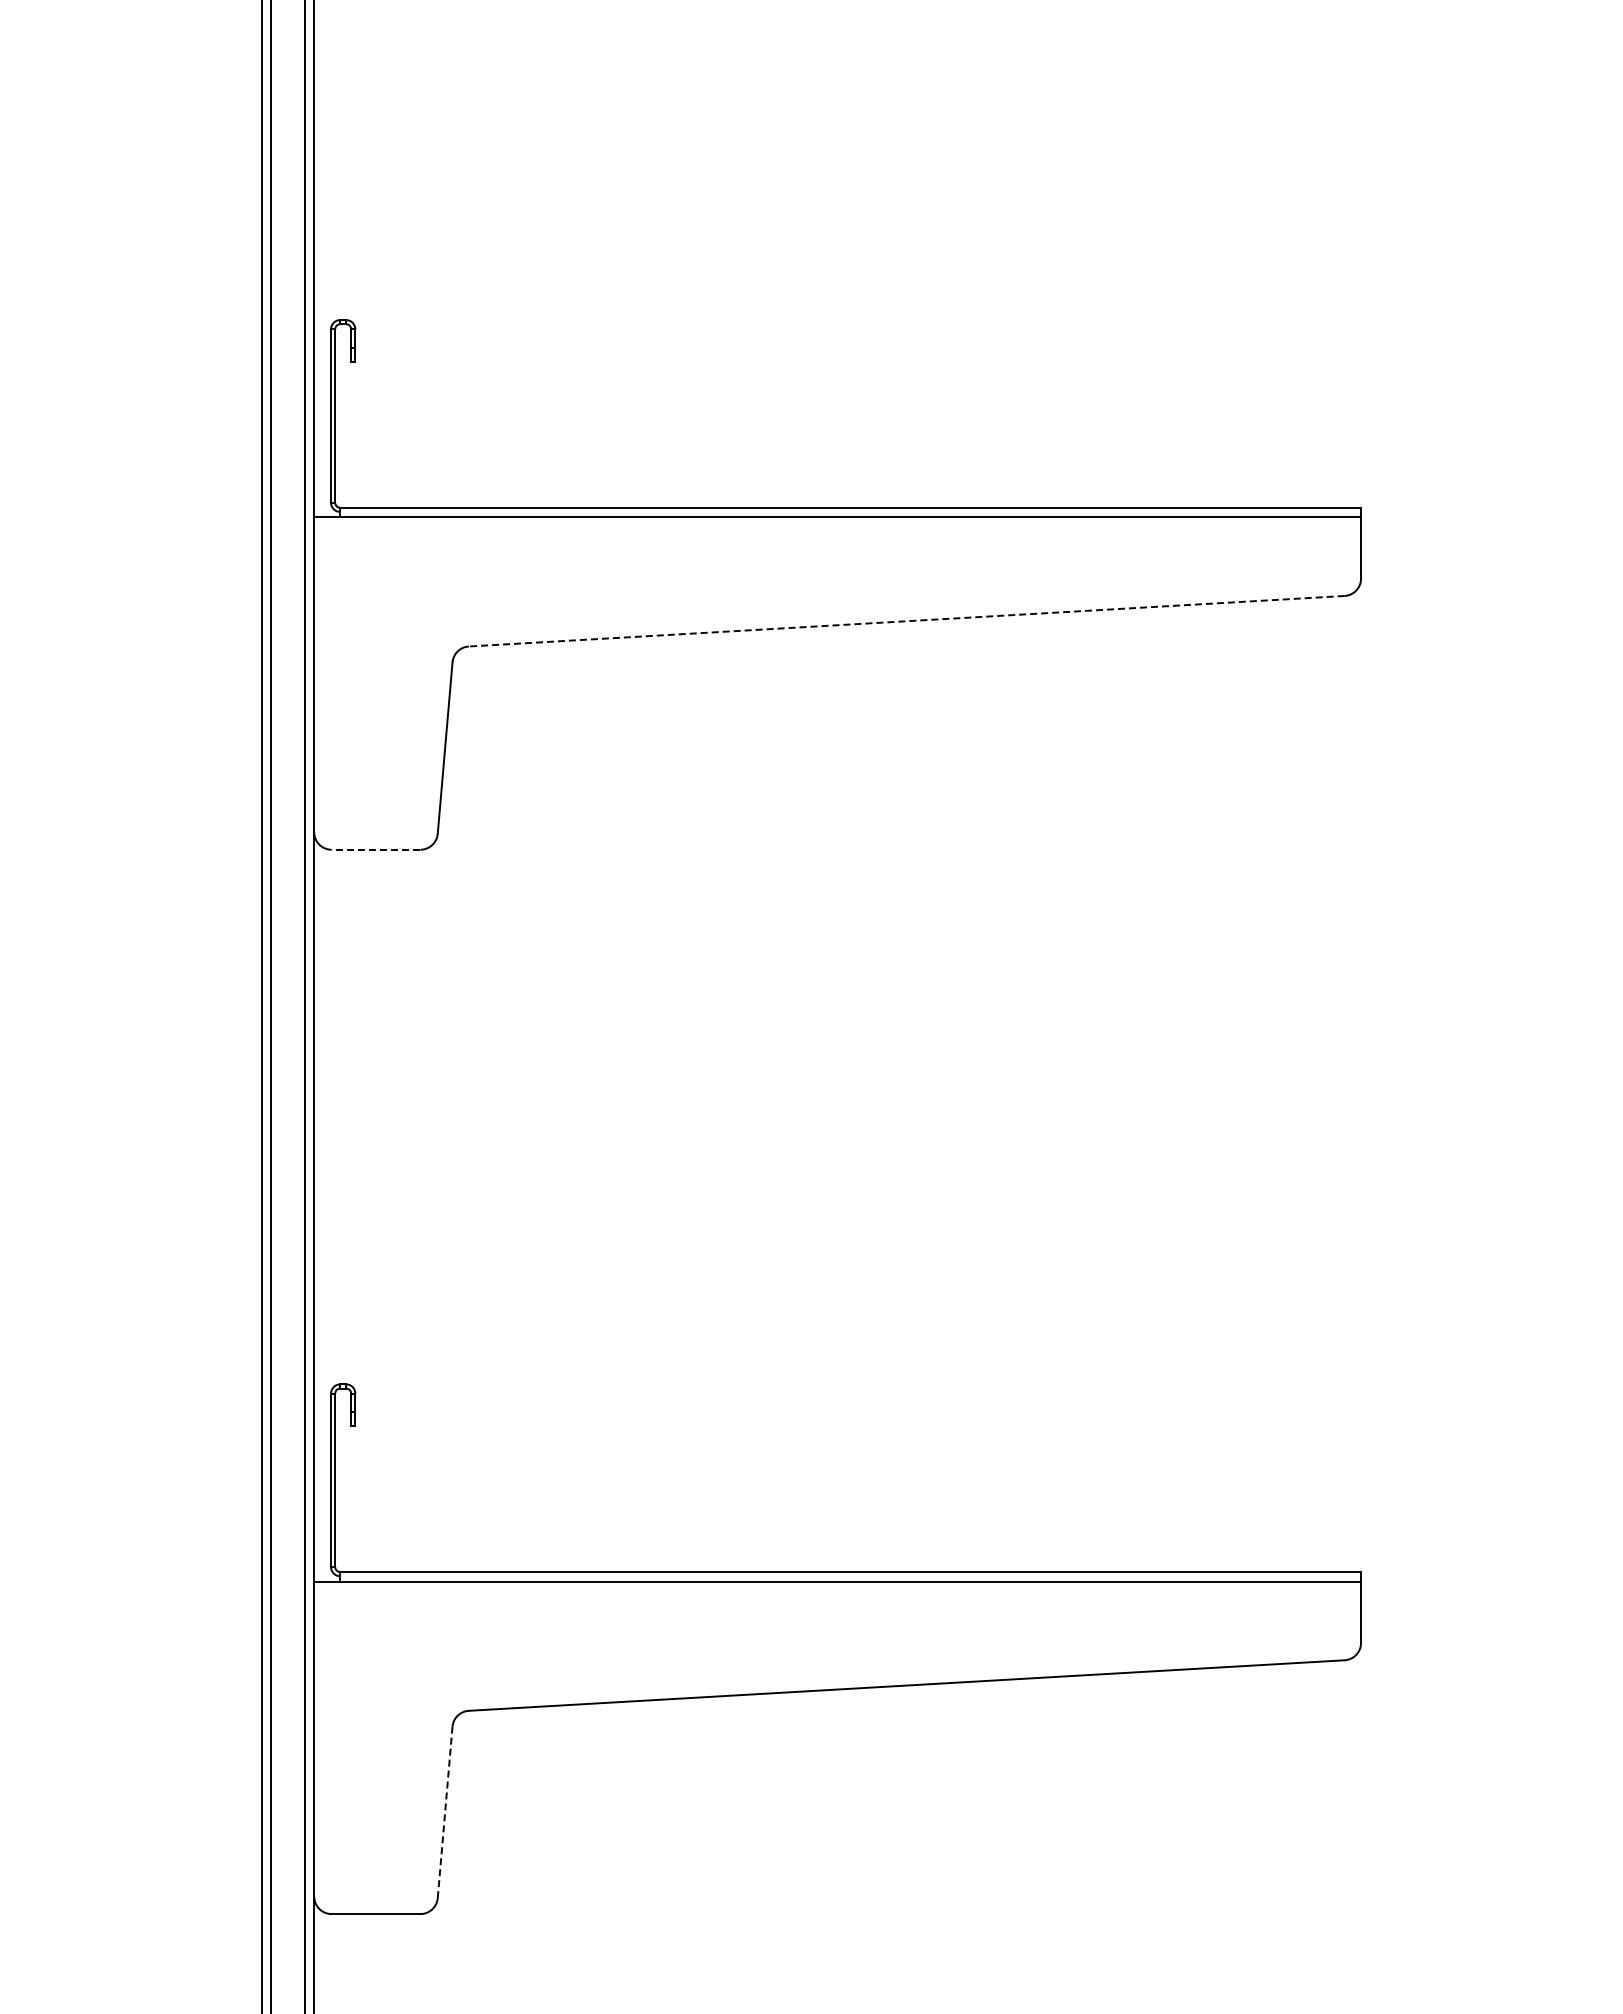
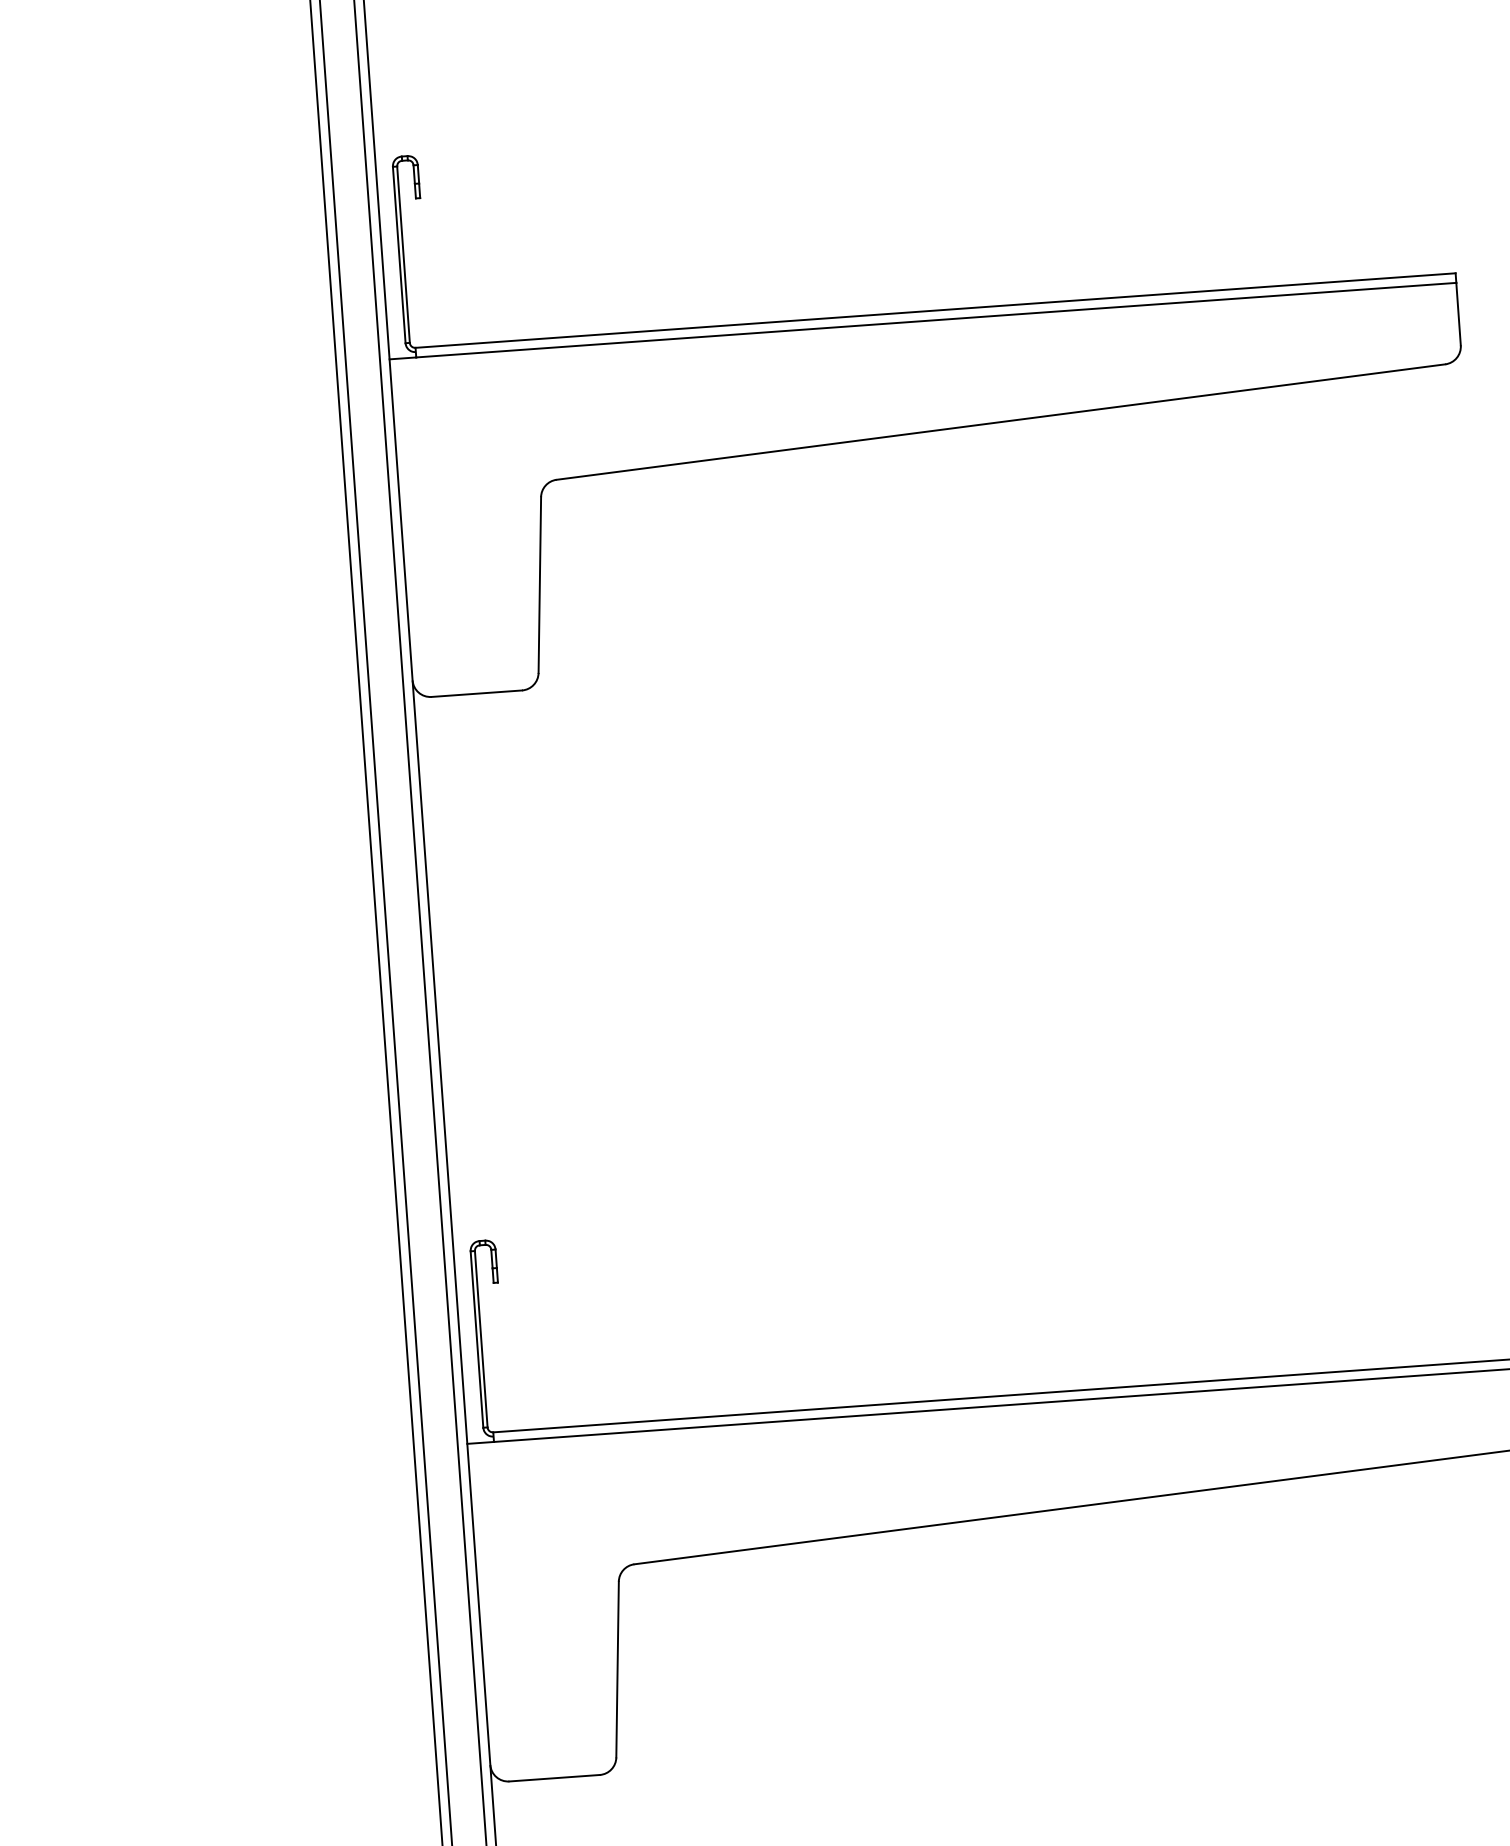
line: (906, 621) -> (1000, 422), dashed -> solid
line: (375, 849) -> (476, 693), dashed -> solid
line: (445, 1812) -> (617, 1669), dashed -> solid

